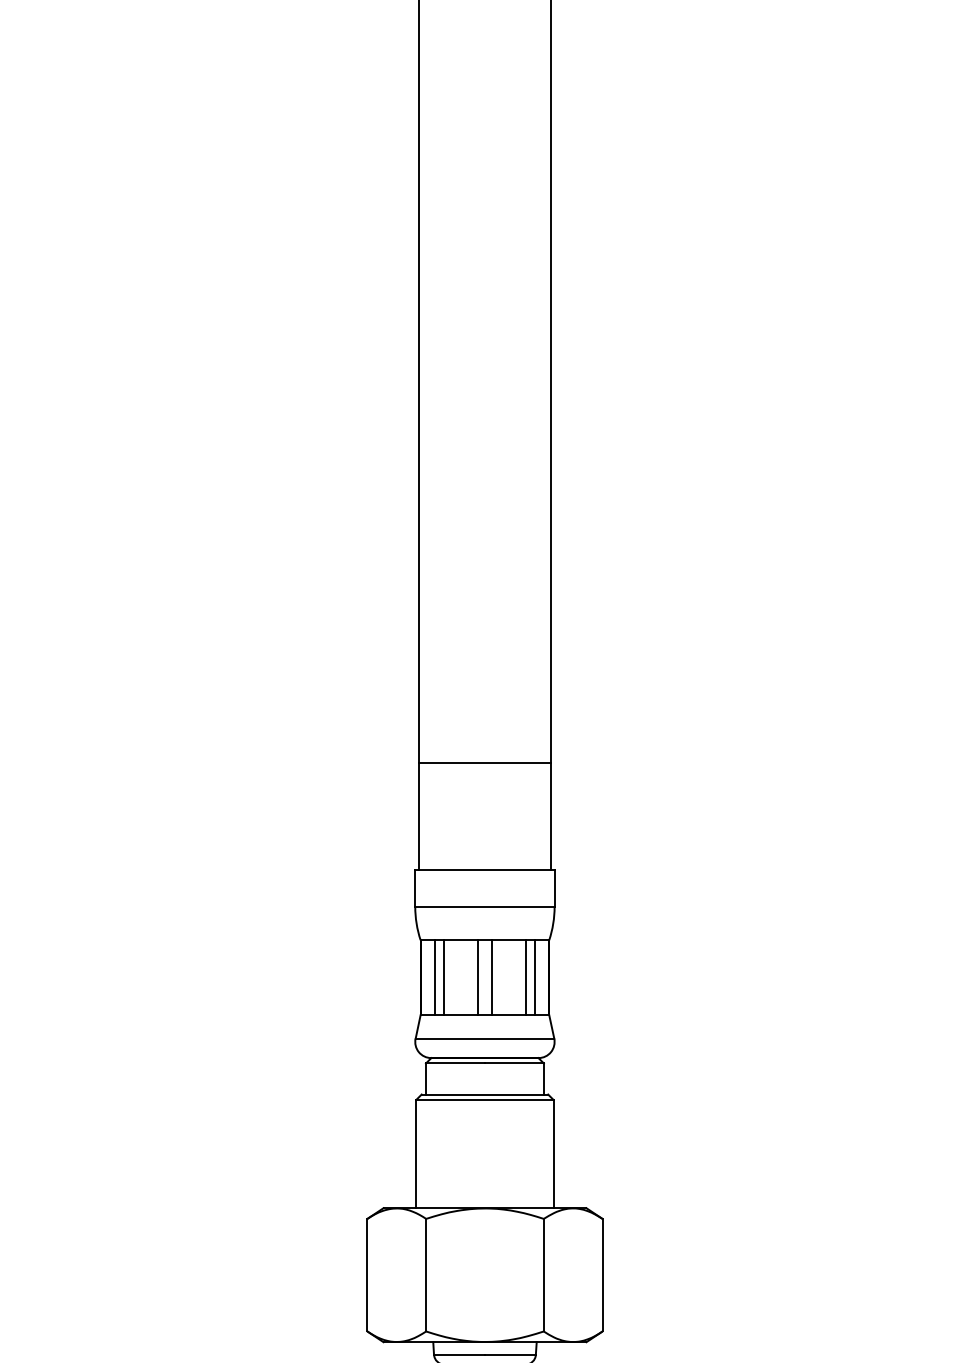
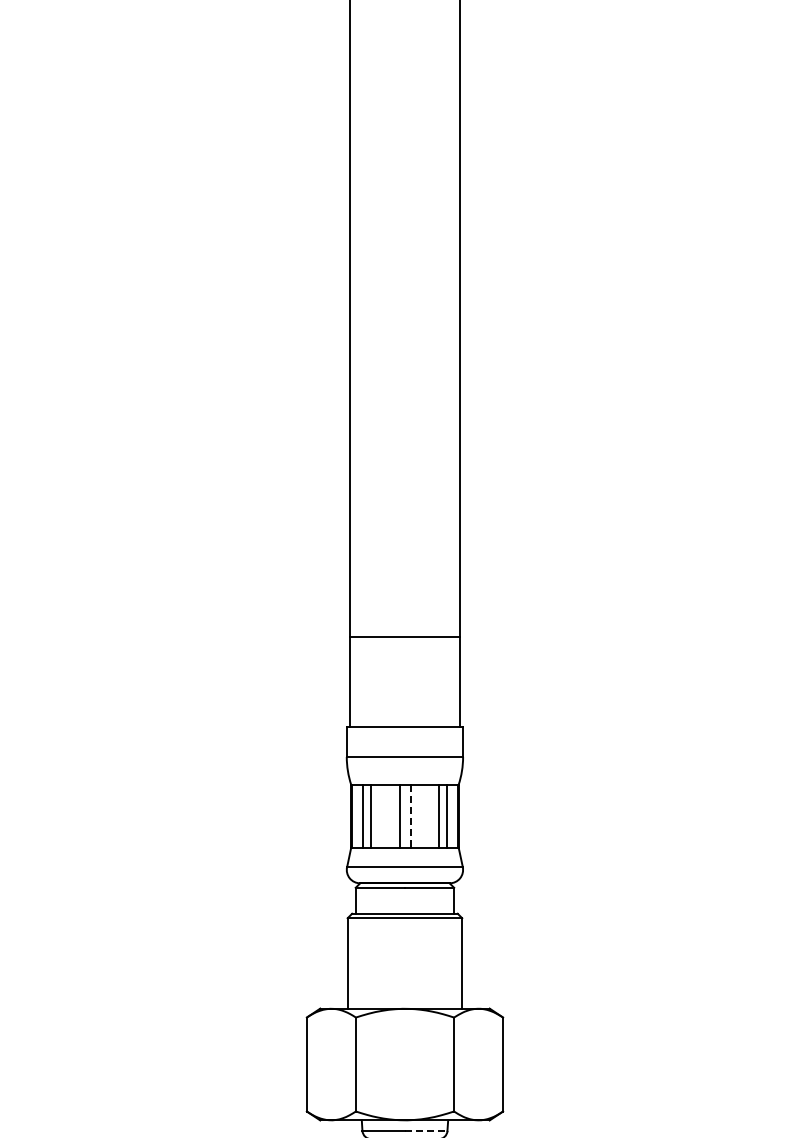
line: (491, 978) -> (410, 816), solid -> dashed
line: (510, 1354) -> (426, 1130), solid -> dashed

